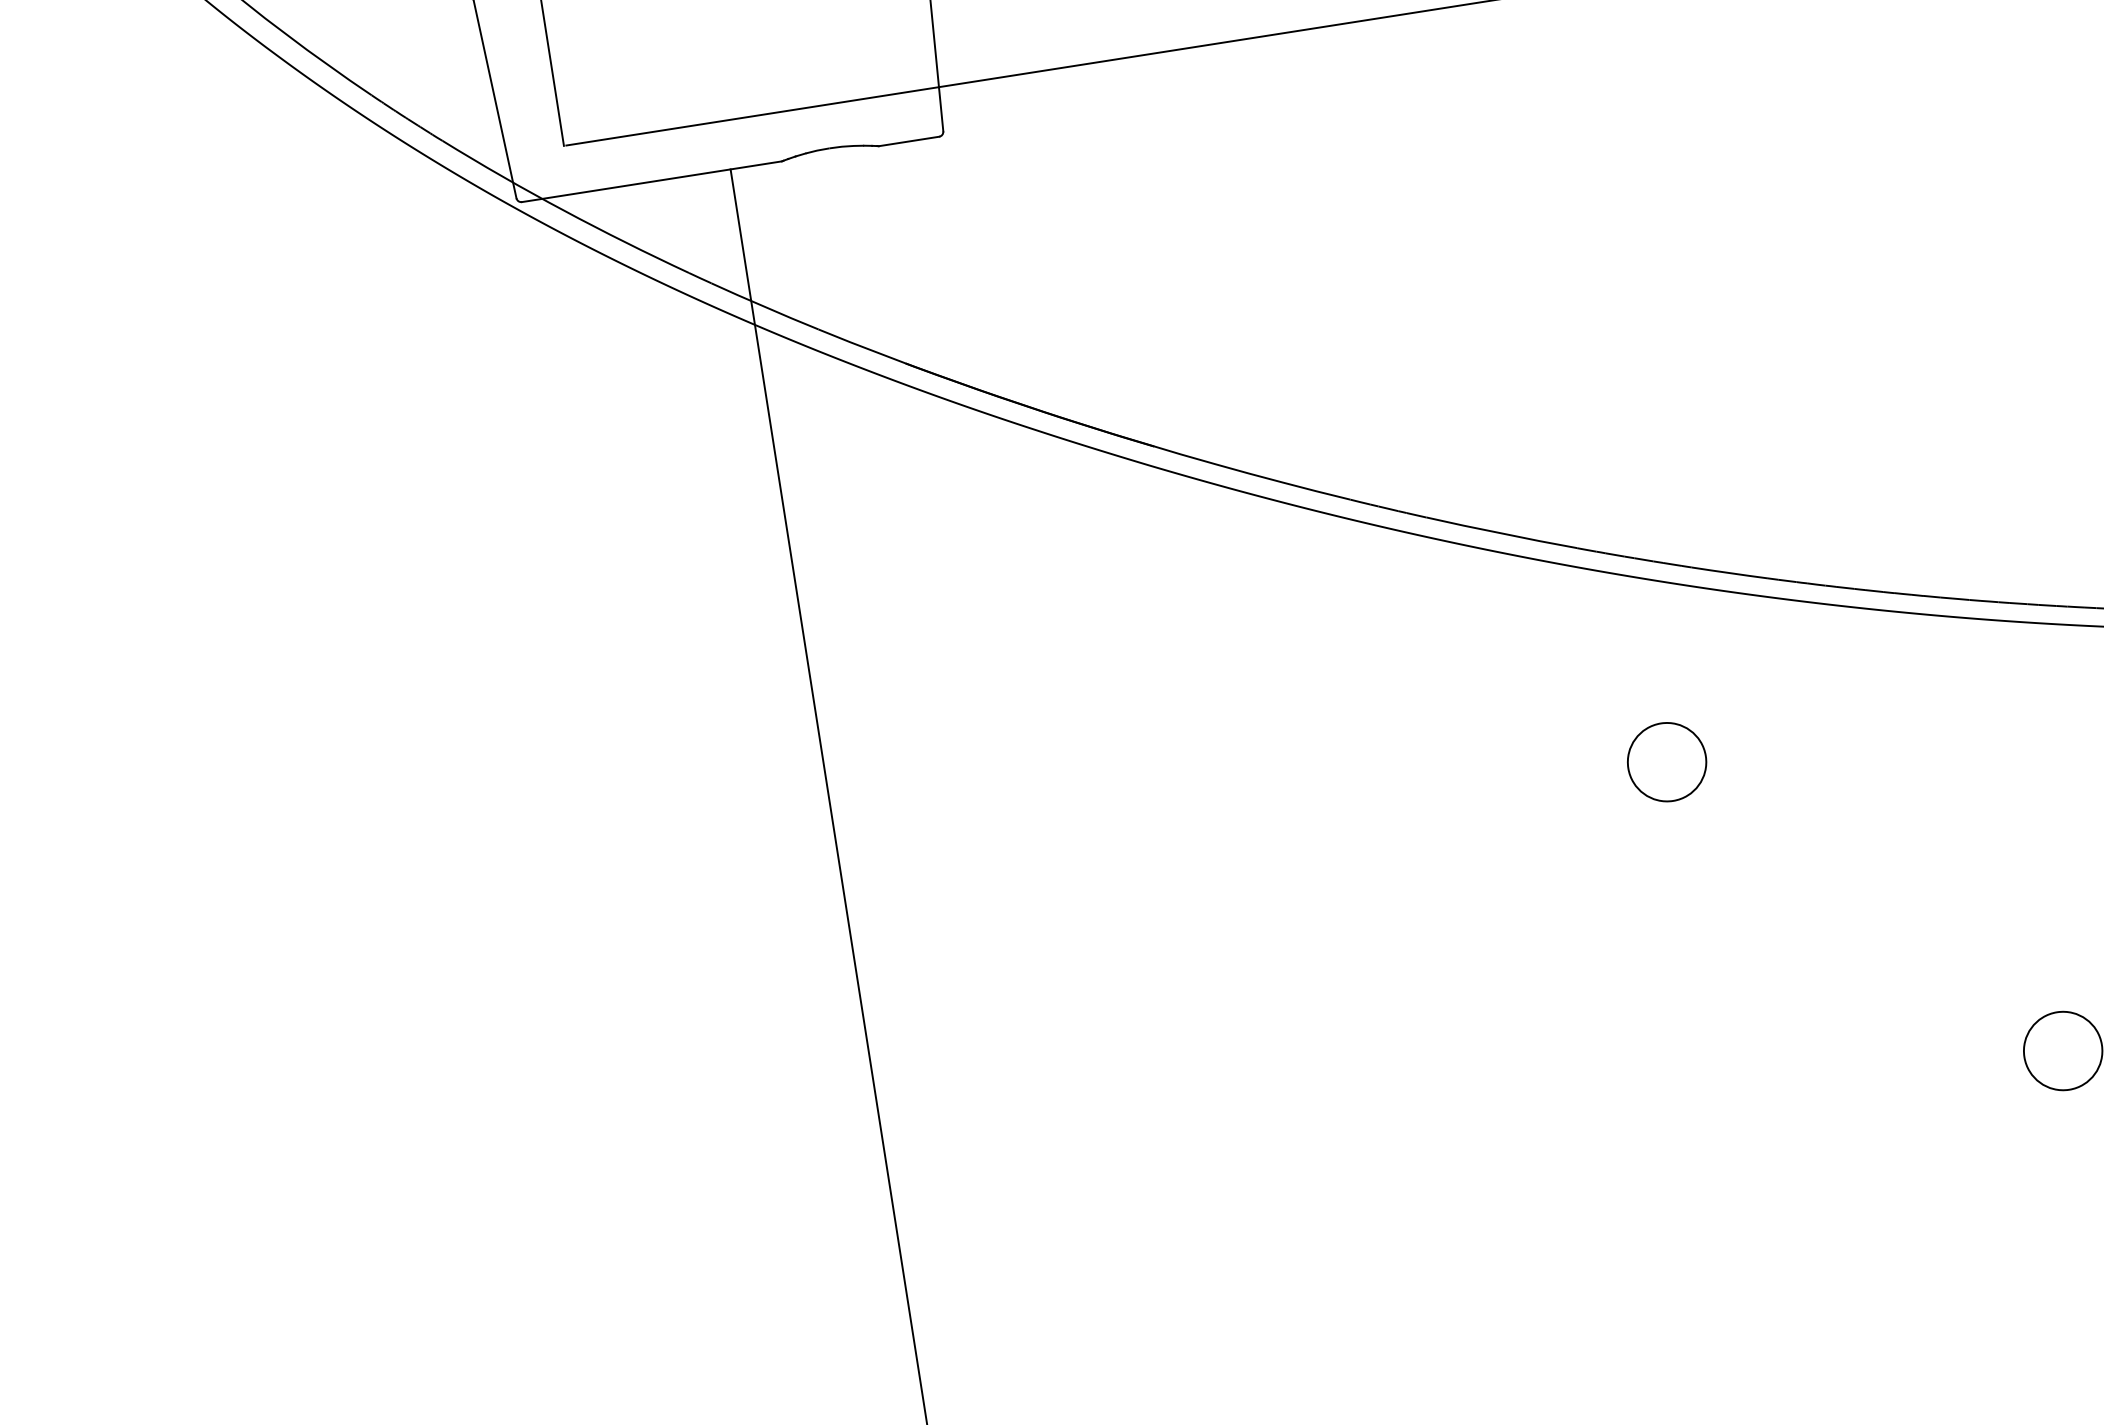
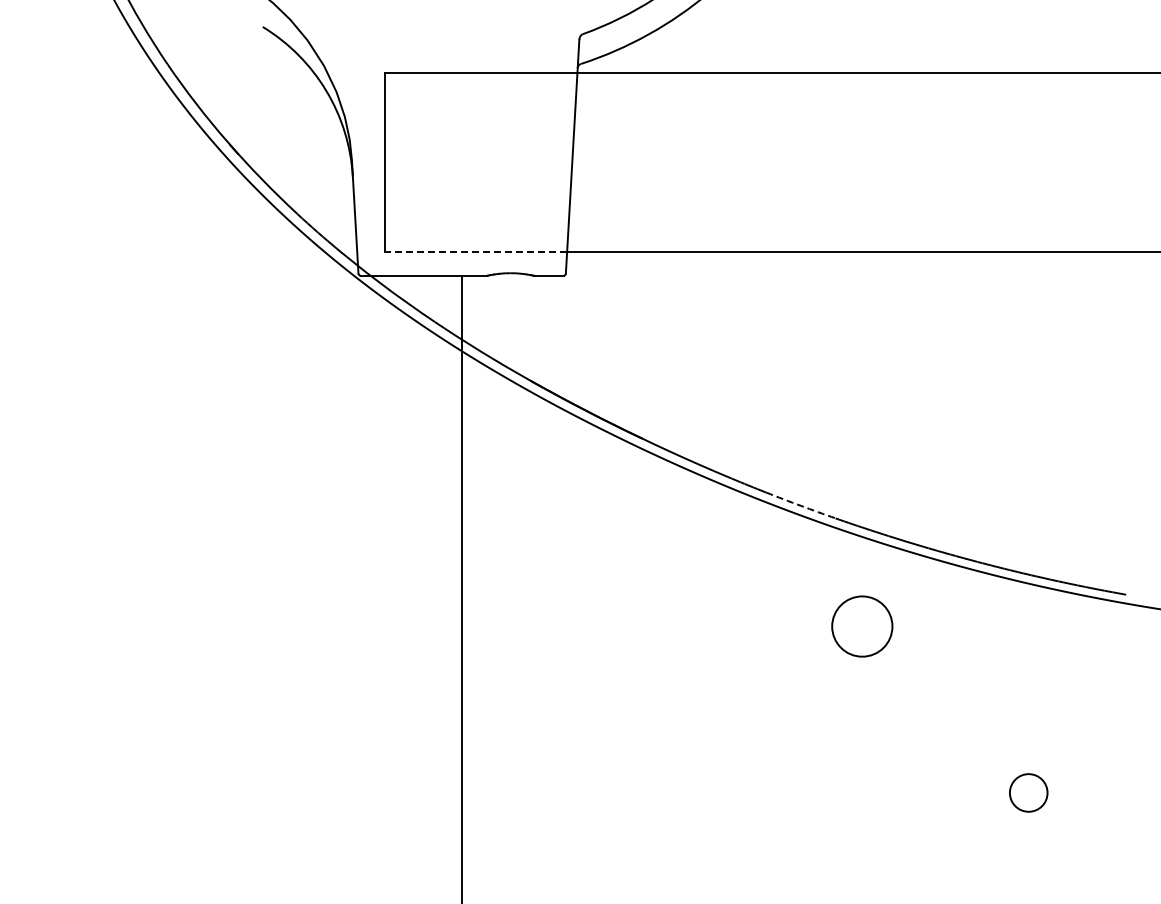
line: (752, 116) -> (476, 252), solid -> dashed
arc: (1500, 532) -> (800, 505), solid -> dashed
circle: (1667, 762) -> (862, 626), size x1.6

